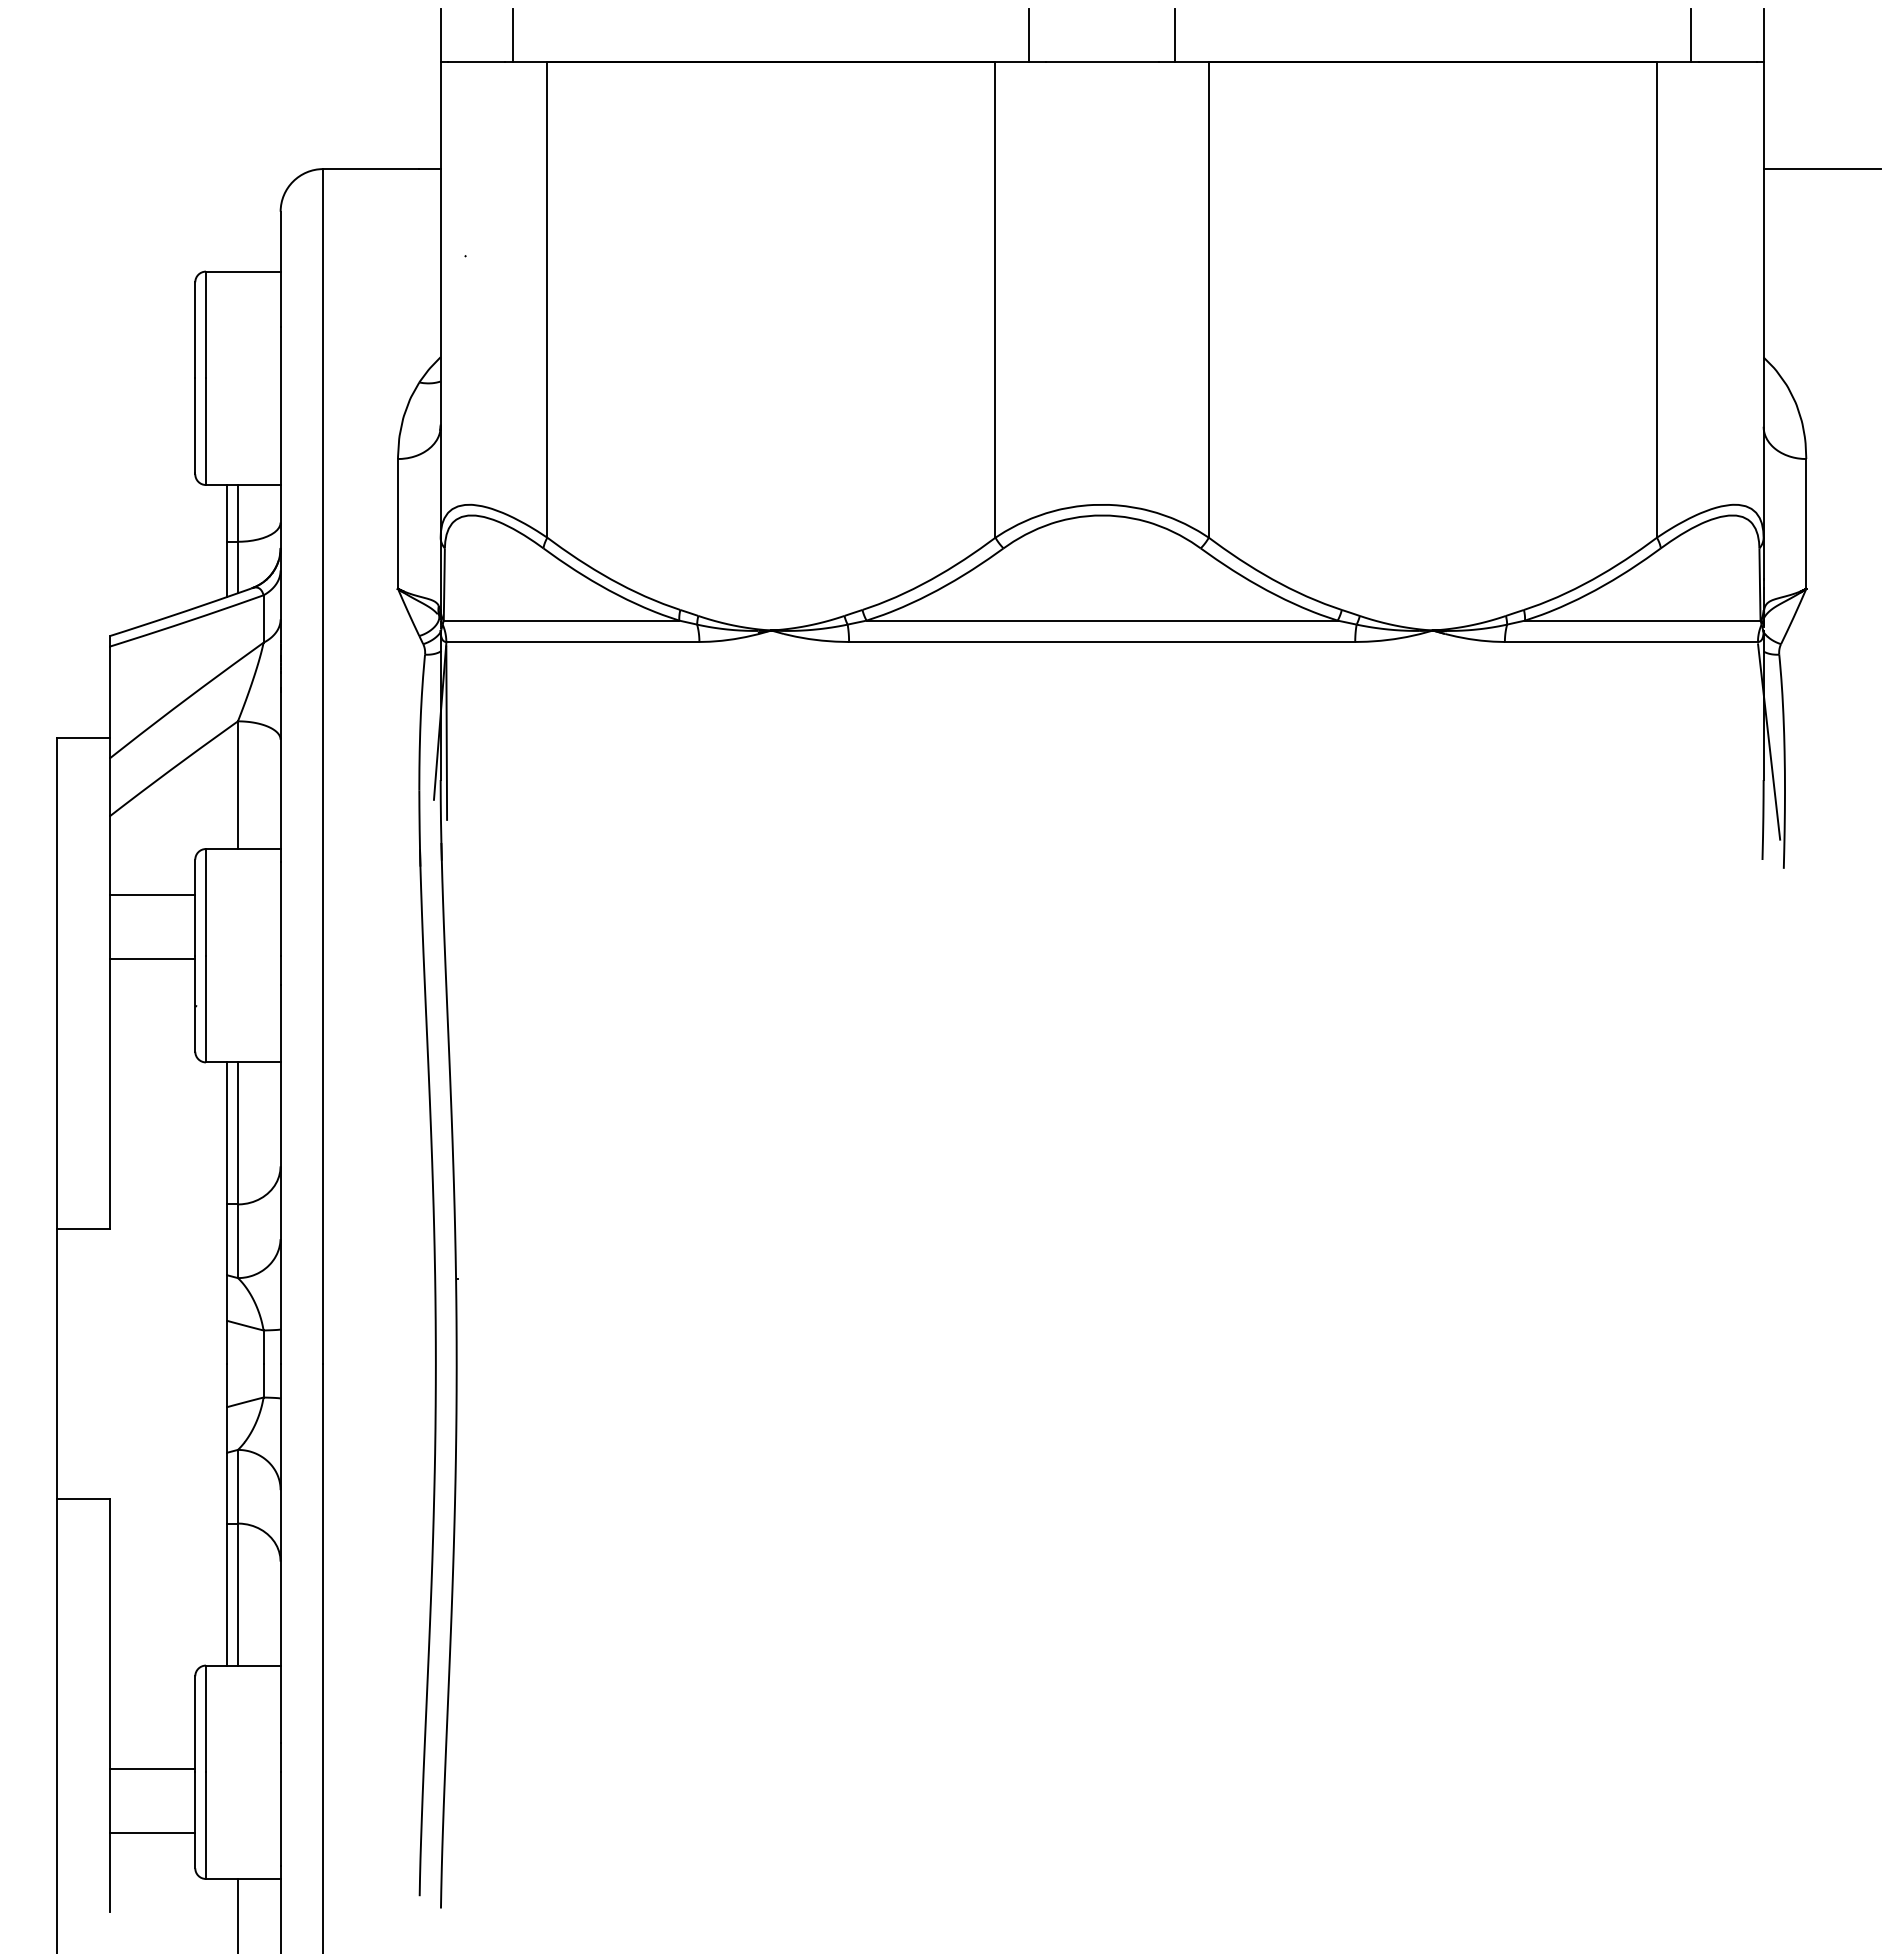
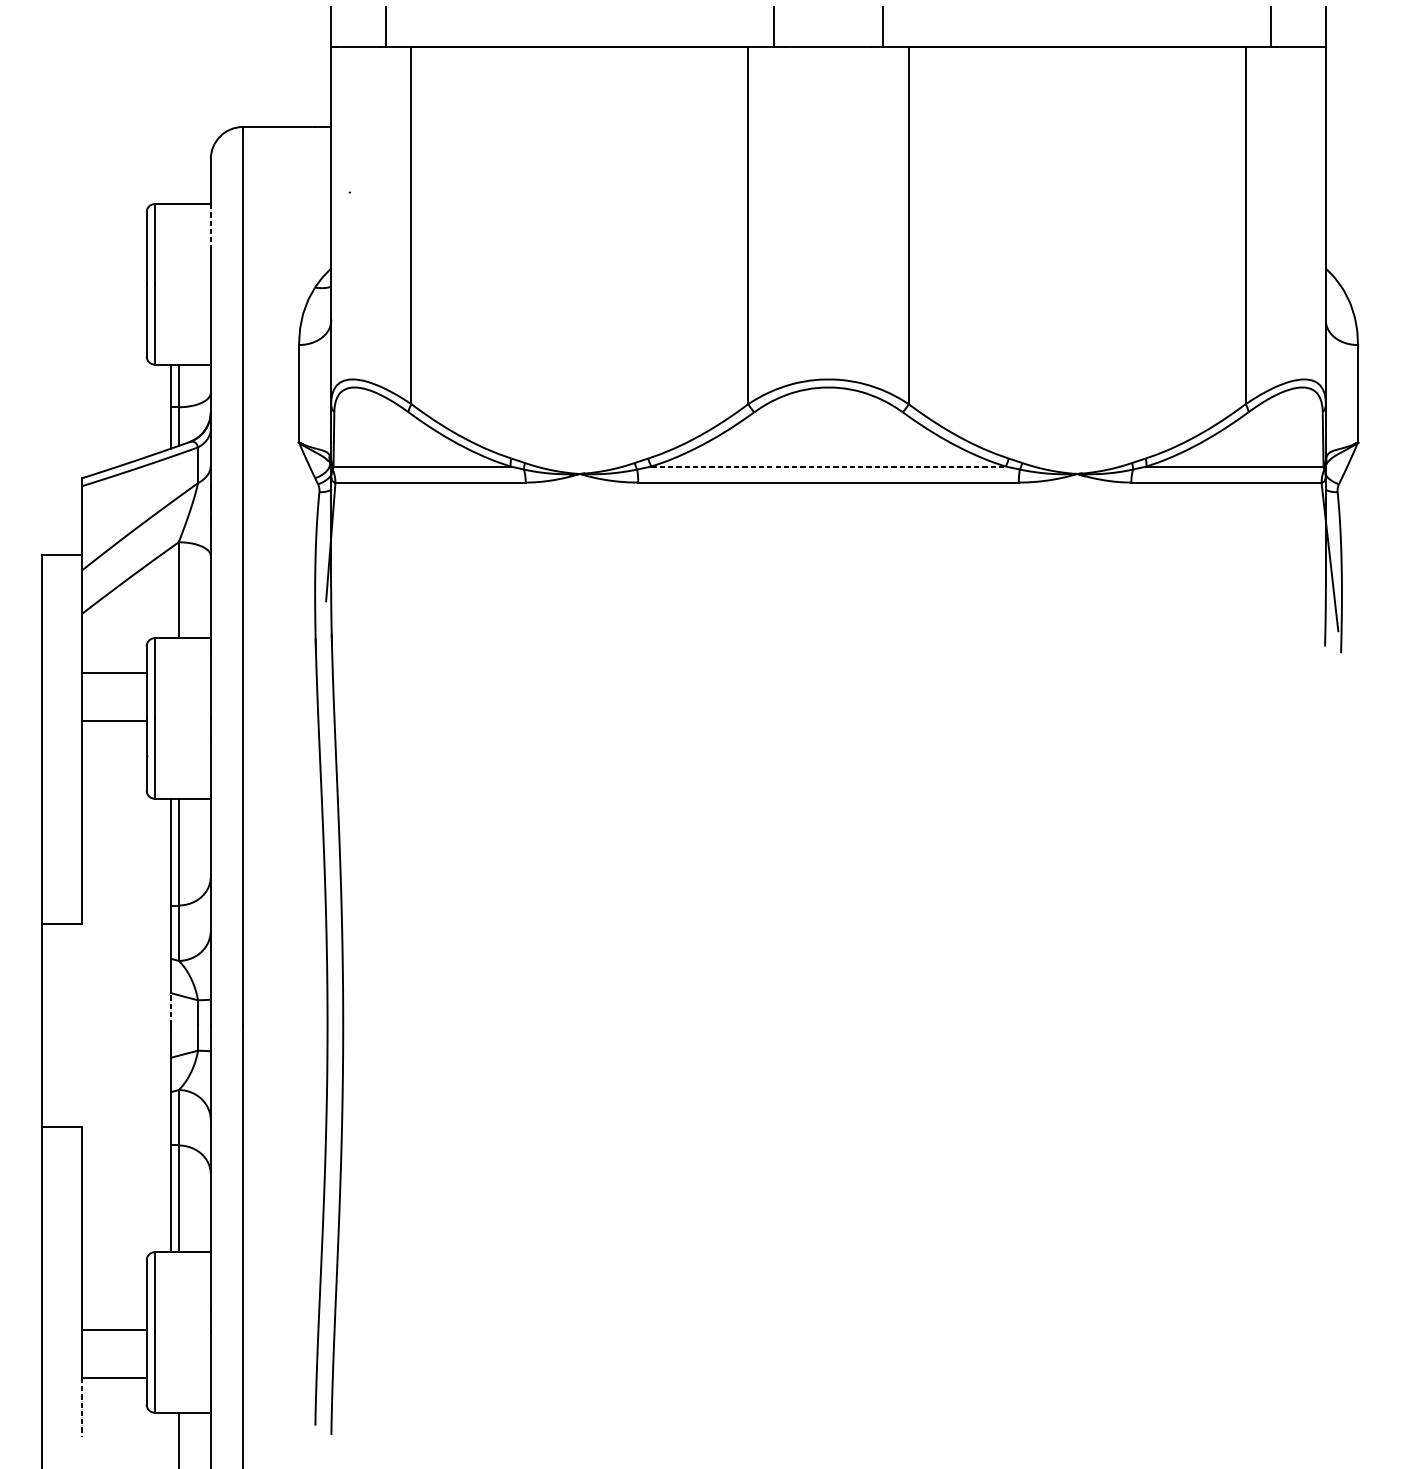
line: (1821, 169) -> (1369, 127), removed
line: (280, 299) -> (210, 225), solid -> dashed
line: (1102, 620) -> (828, 466), solid -> dashed
line: (446, 732) -> (335, 550), removed
line: (227, 1342) -> (170, 1009), solid -> dashed
line: (109, 1872) -> (82, 1407), solid -> dashed

